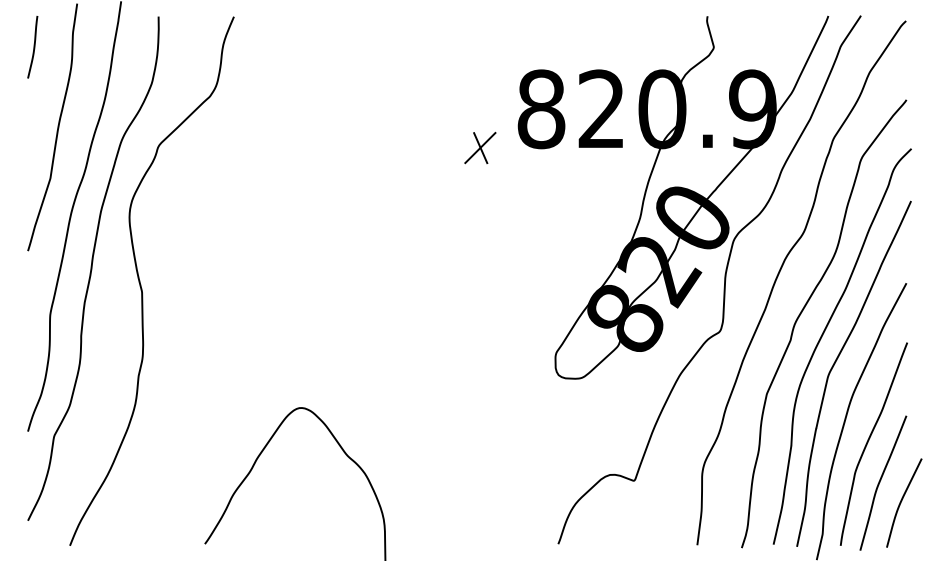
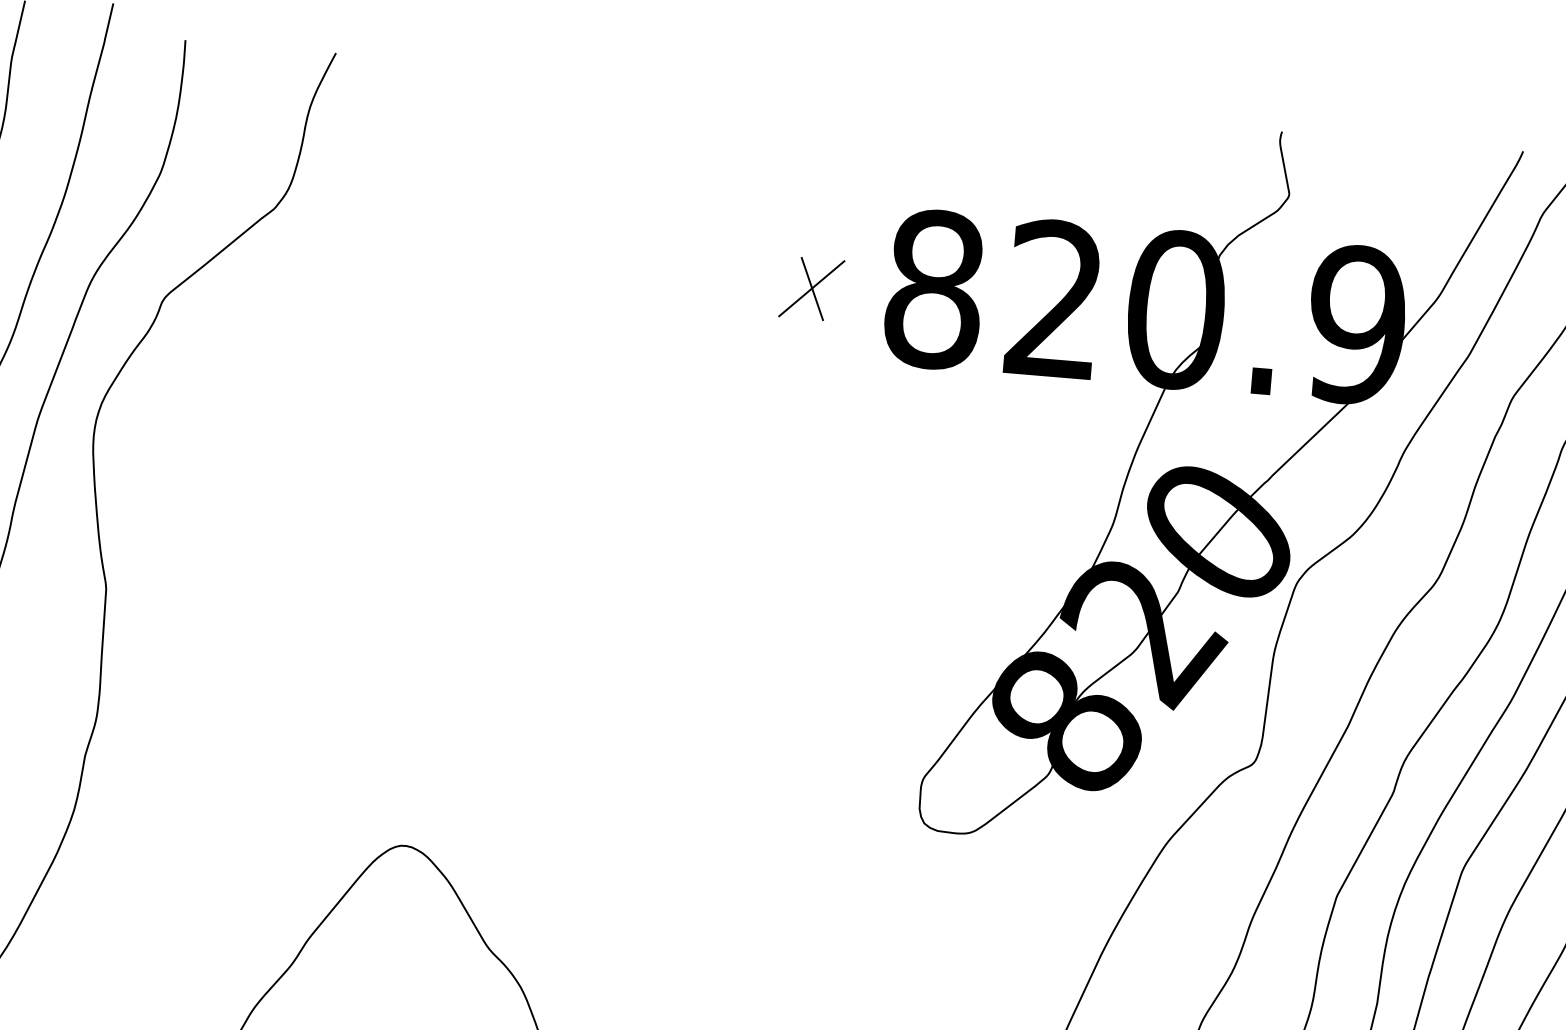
part: (480, 147) -> (812, 287), moved

